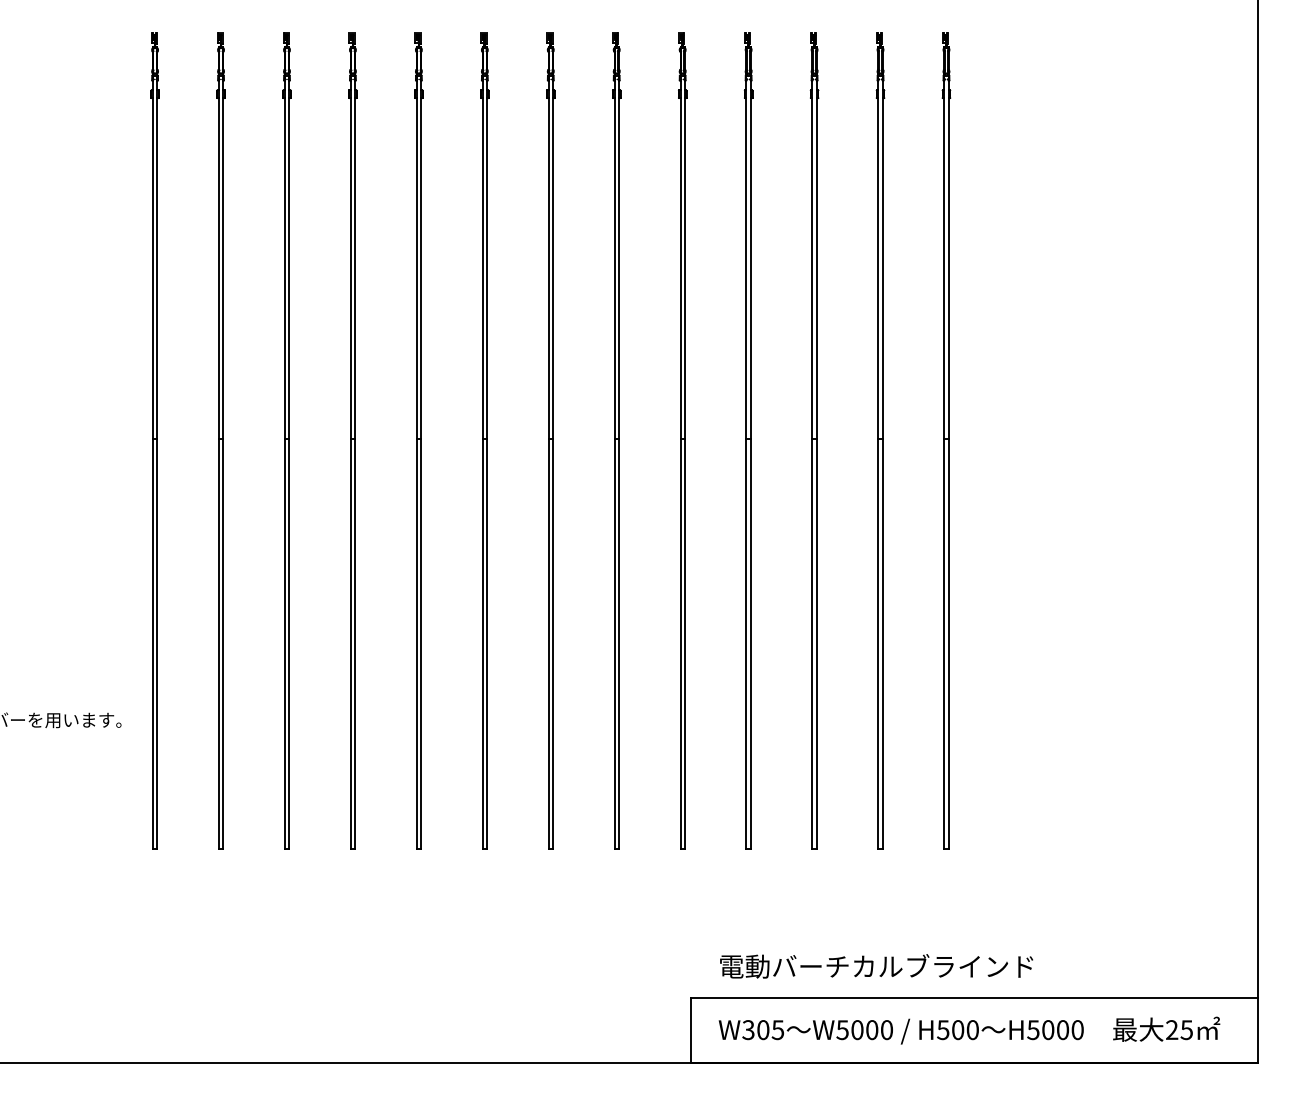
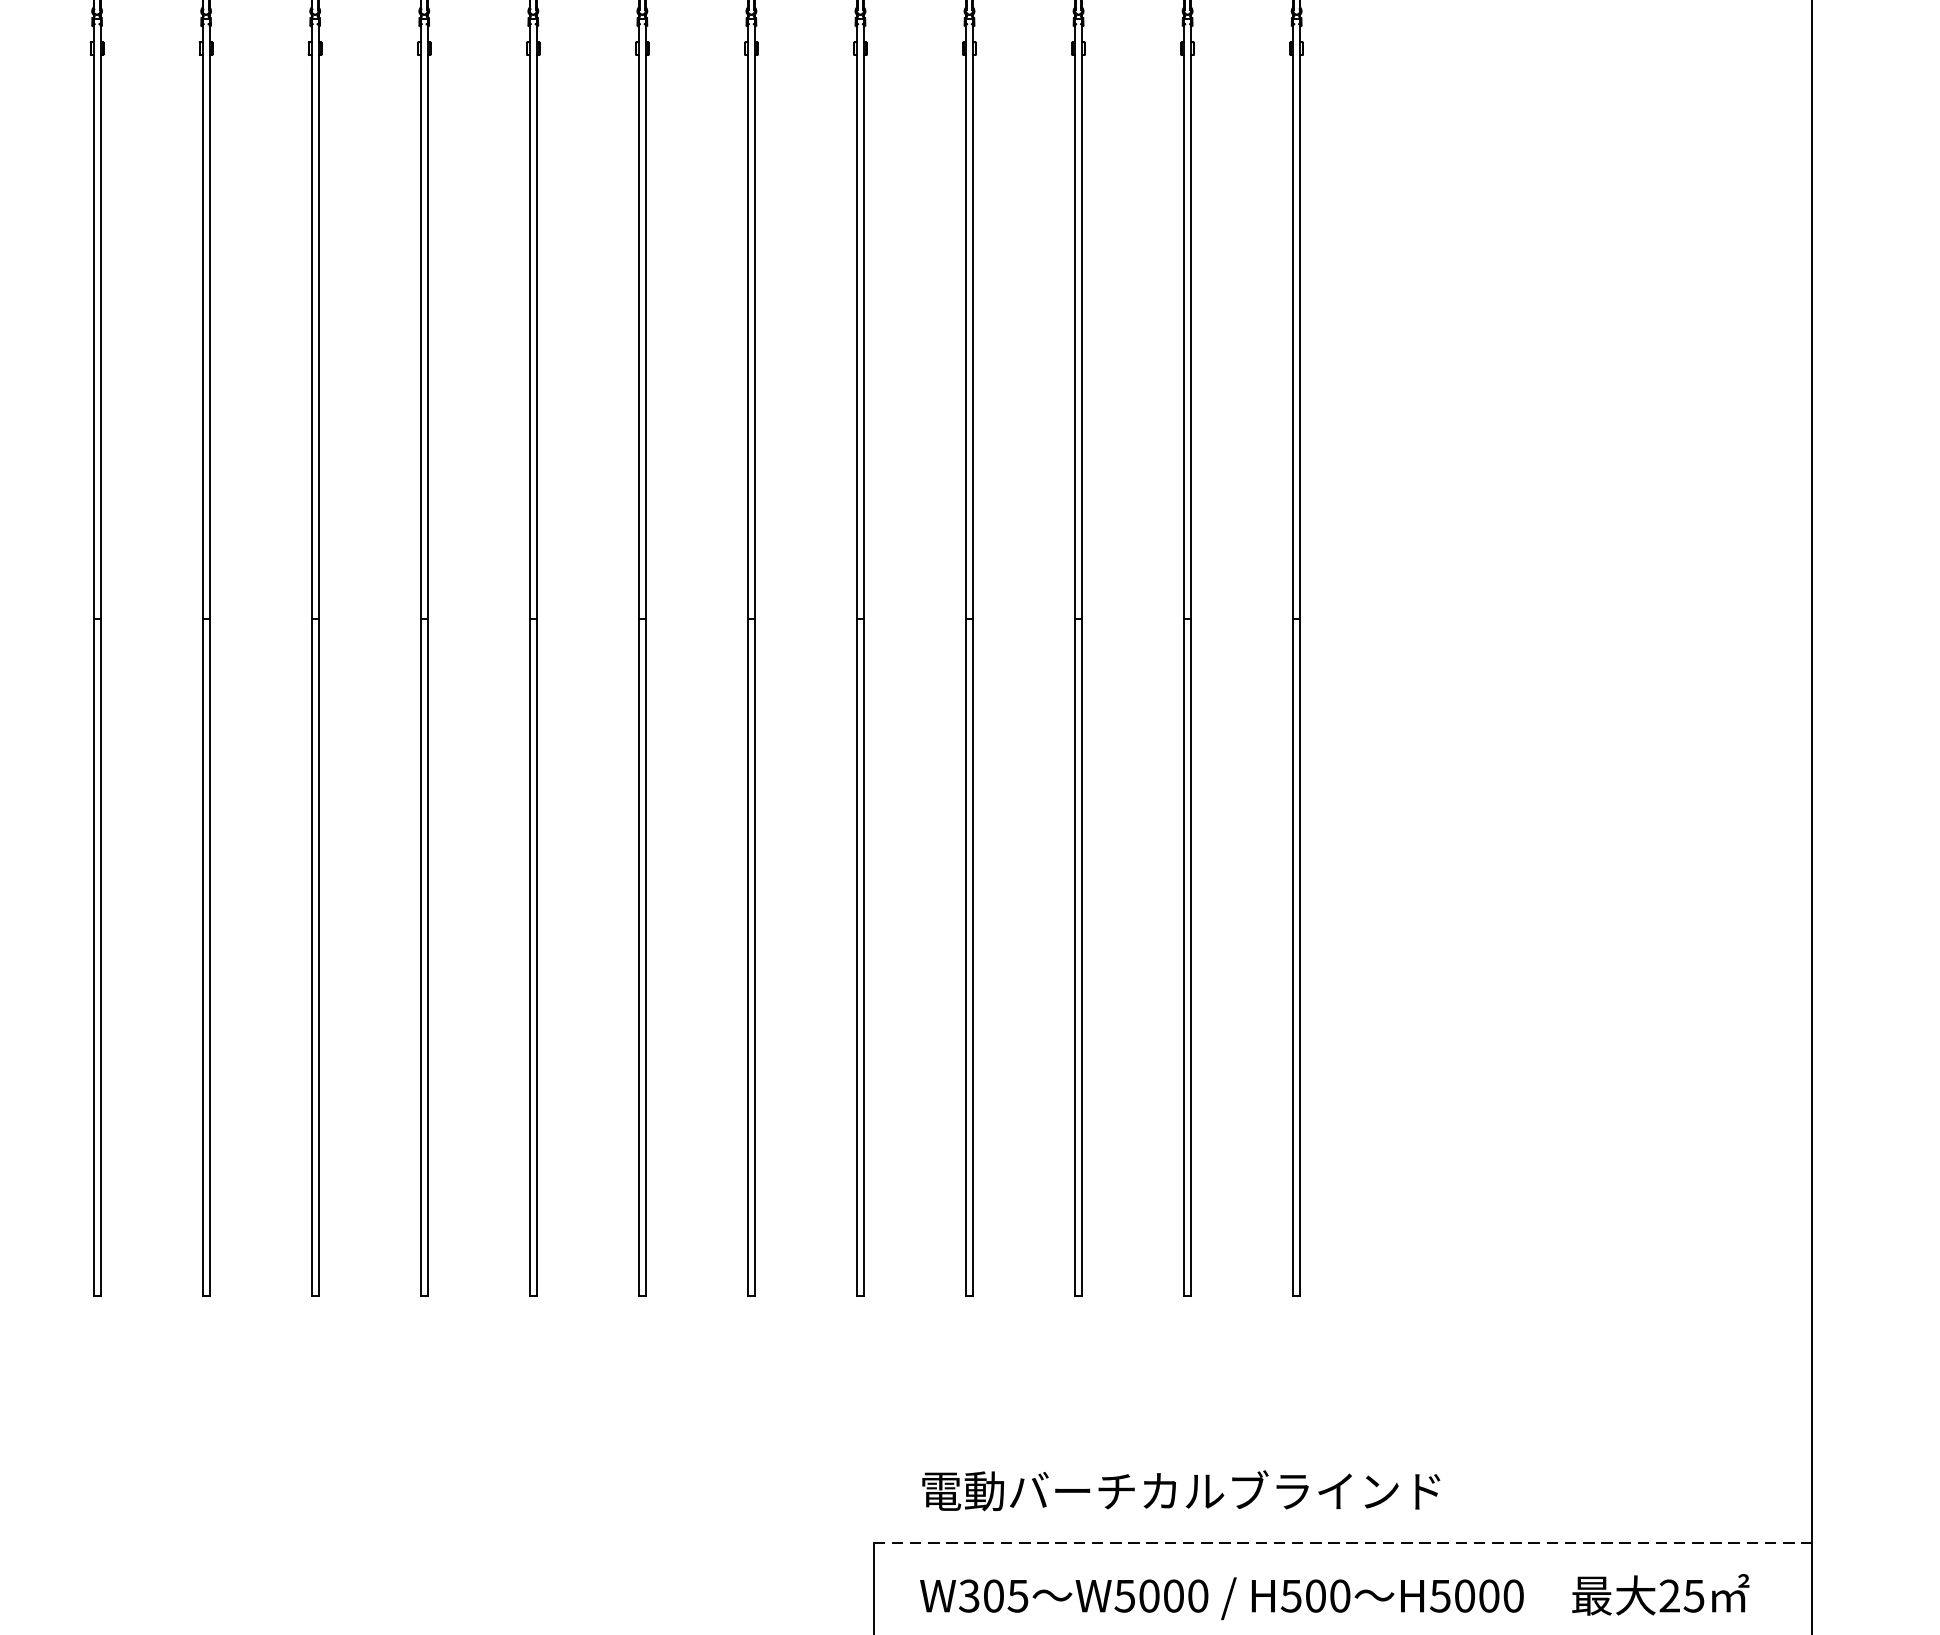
line: (974, 998) -> (1343, 1543), solid -> dashed

